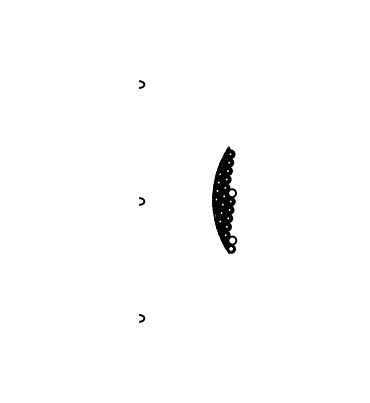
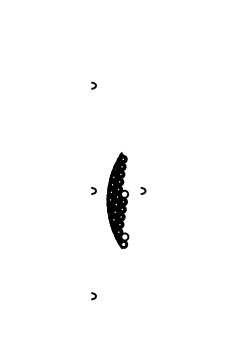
part: (224, 199) -> (117, 199), moved
curve: (197, 200) -> (143, 190), added

